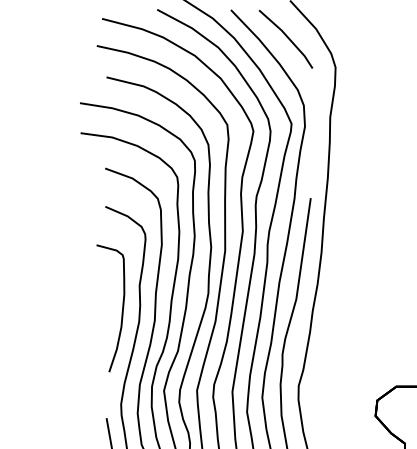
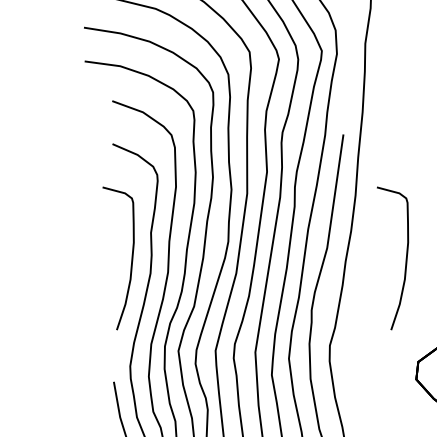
curve: (365, 311) -> (404, 261), added

